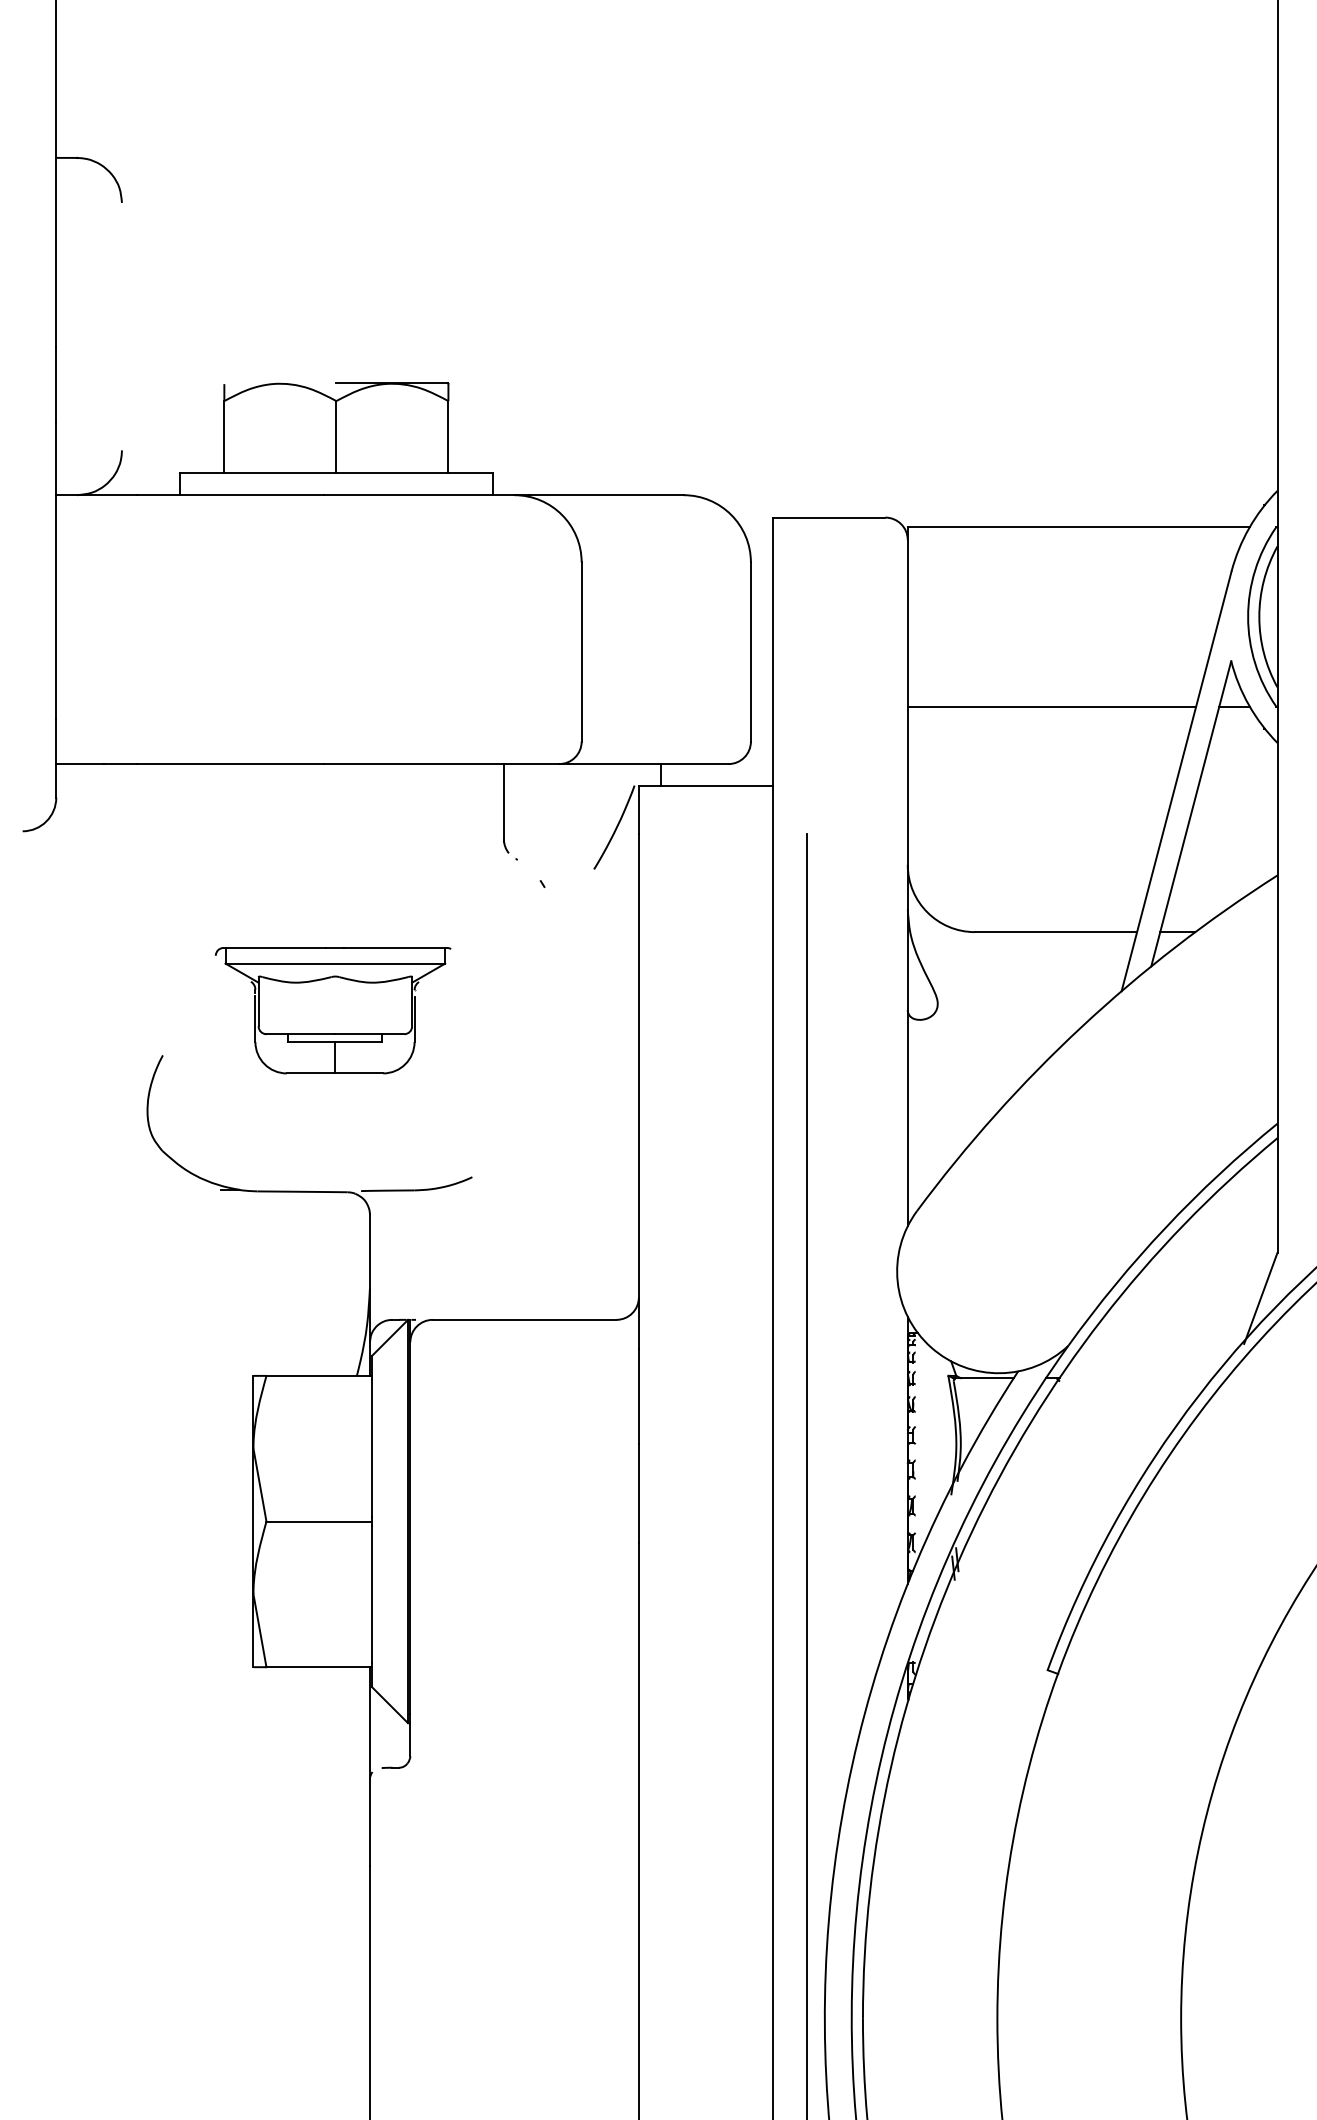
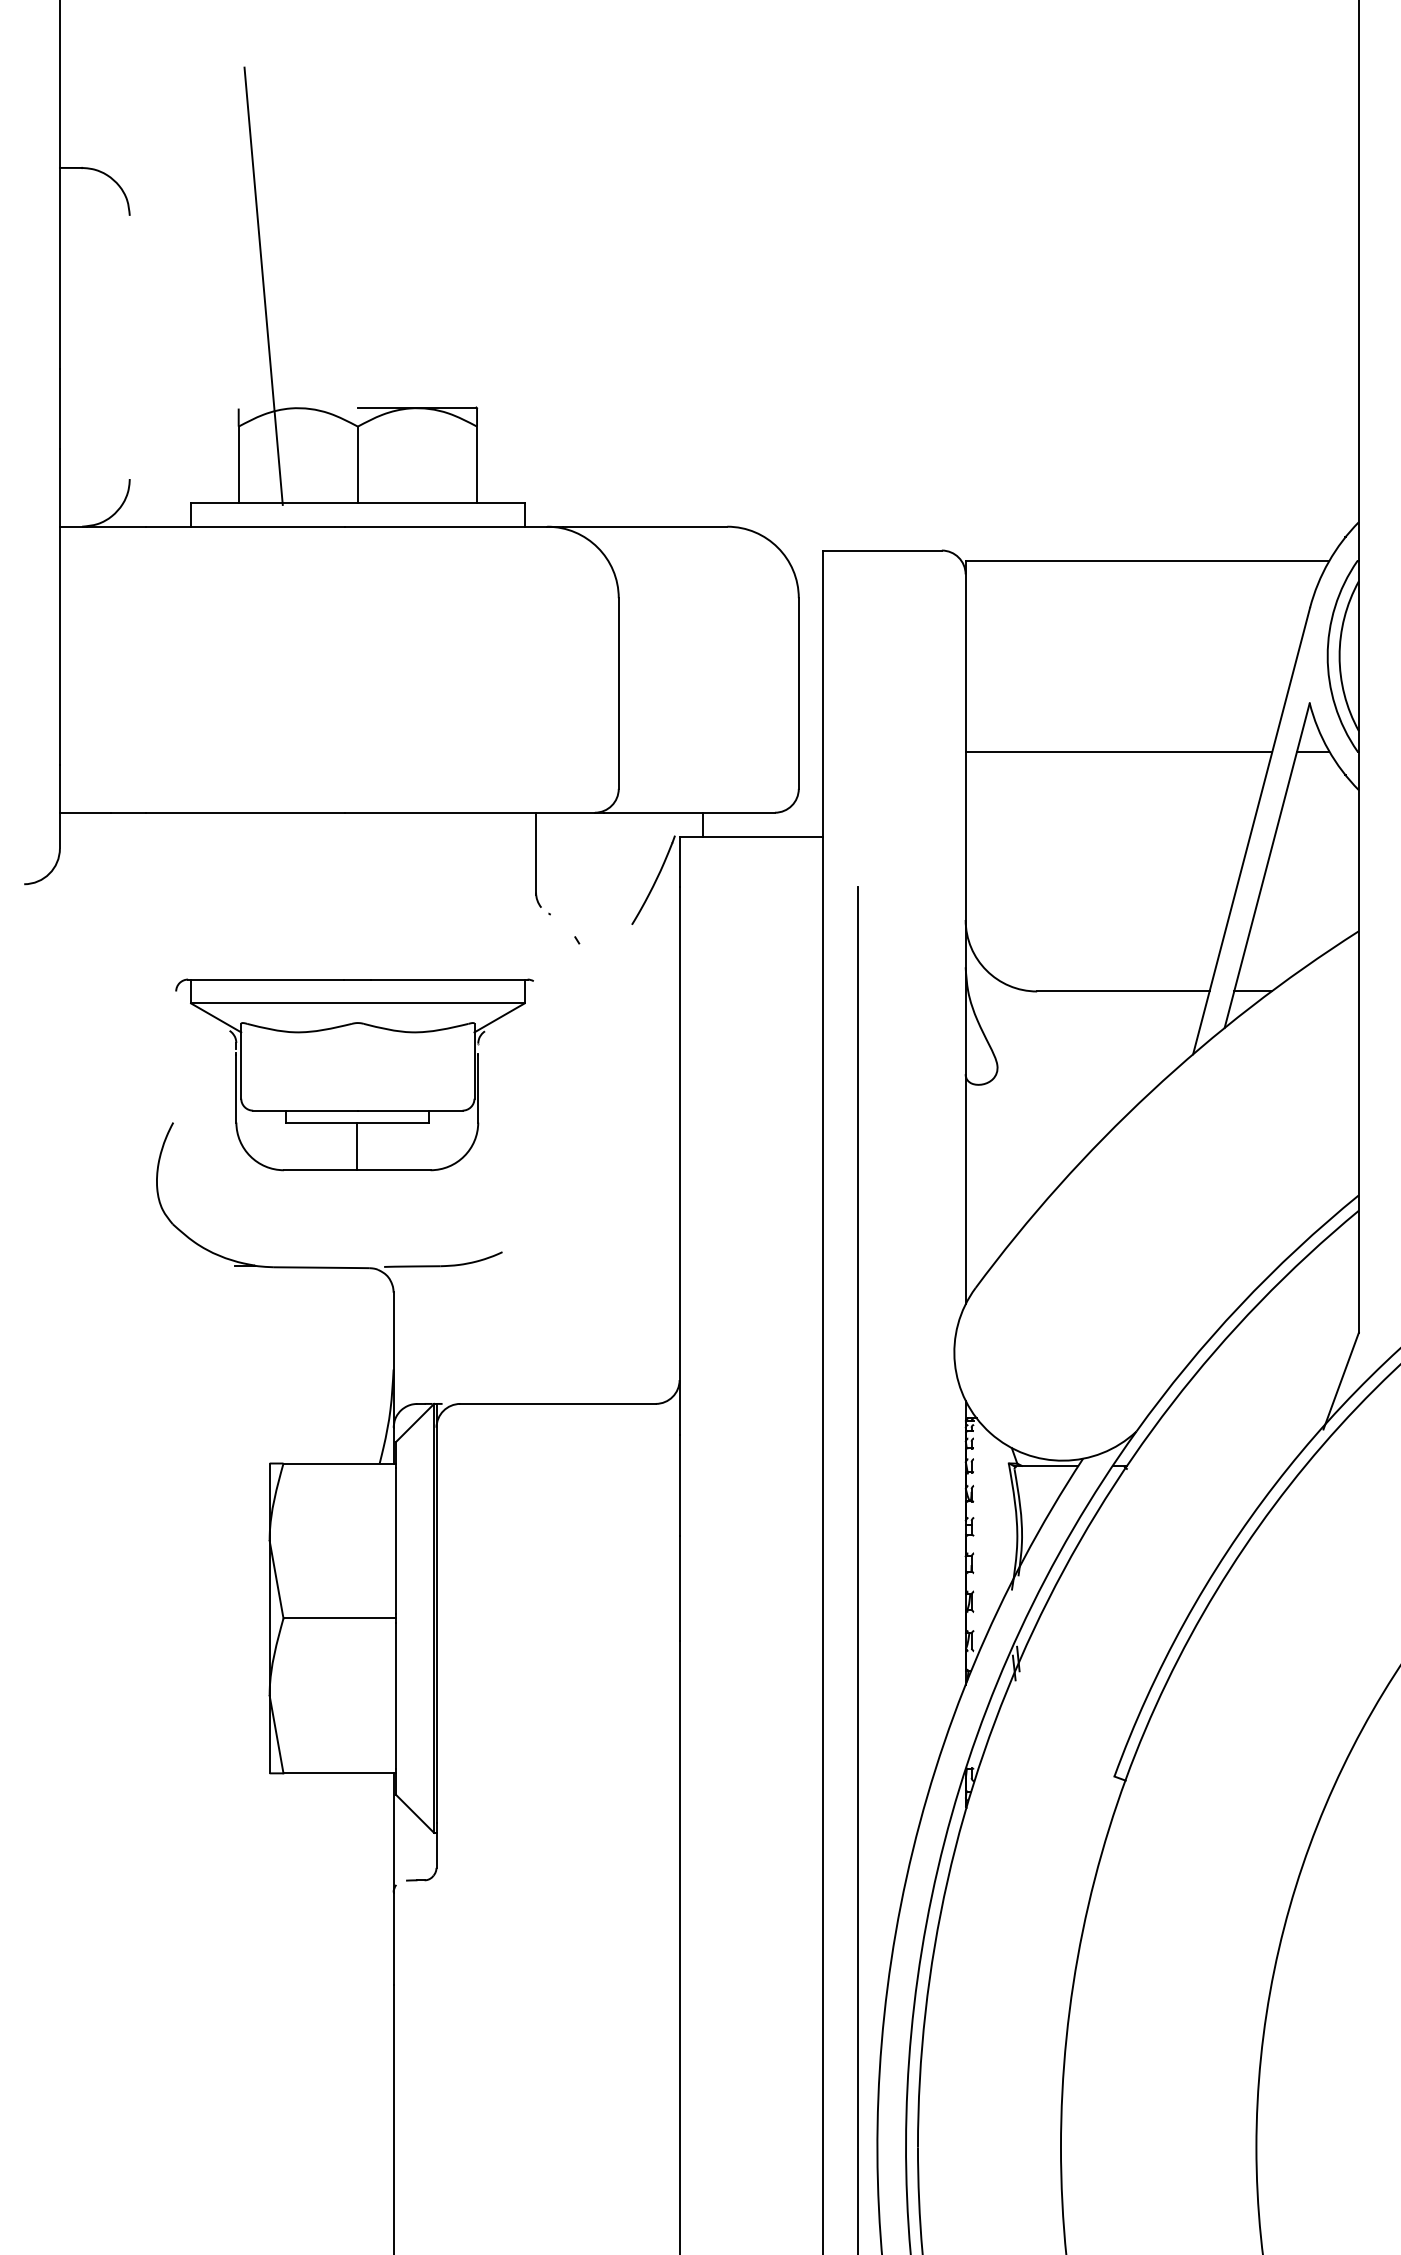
line: (247, 268) -> (263, 285), added
part: (332, 1010) -> (353, 1074), size x1.43

